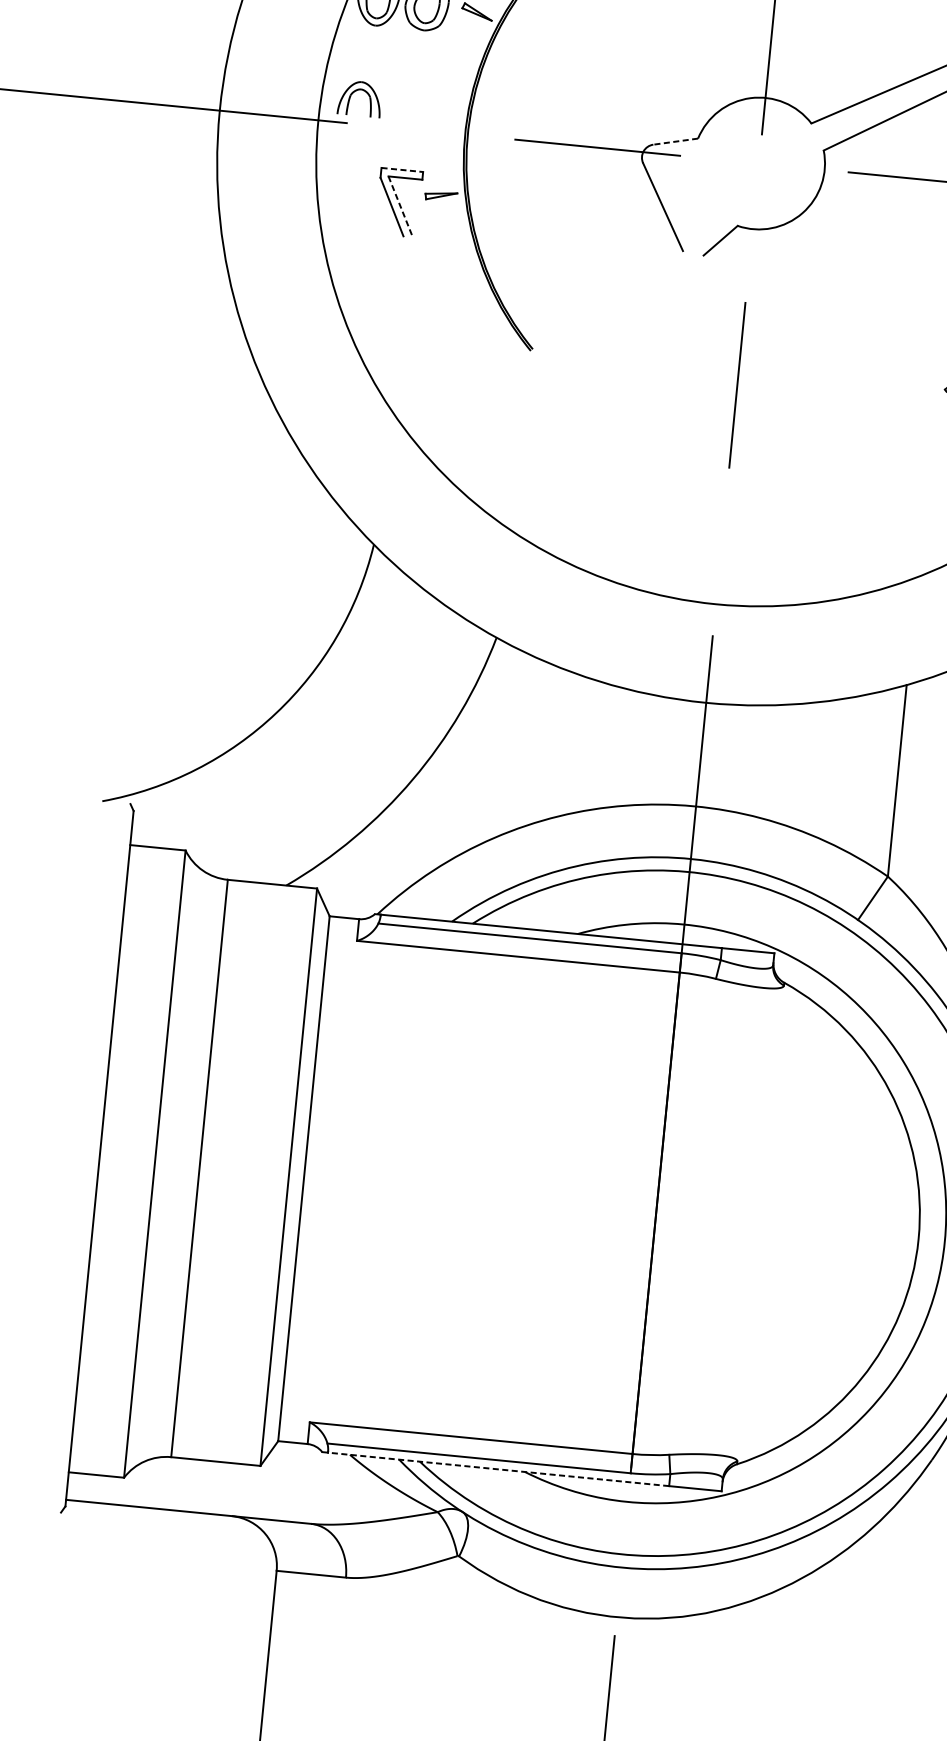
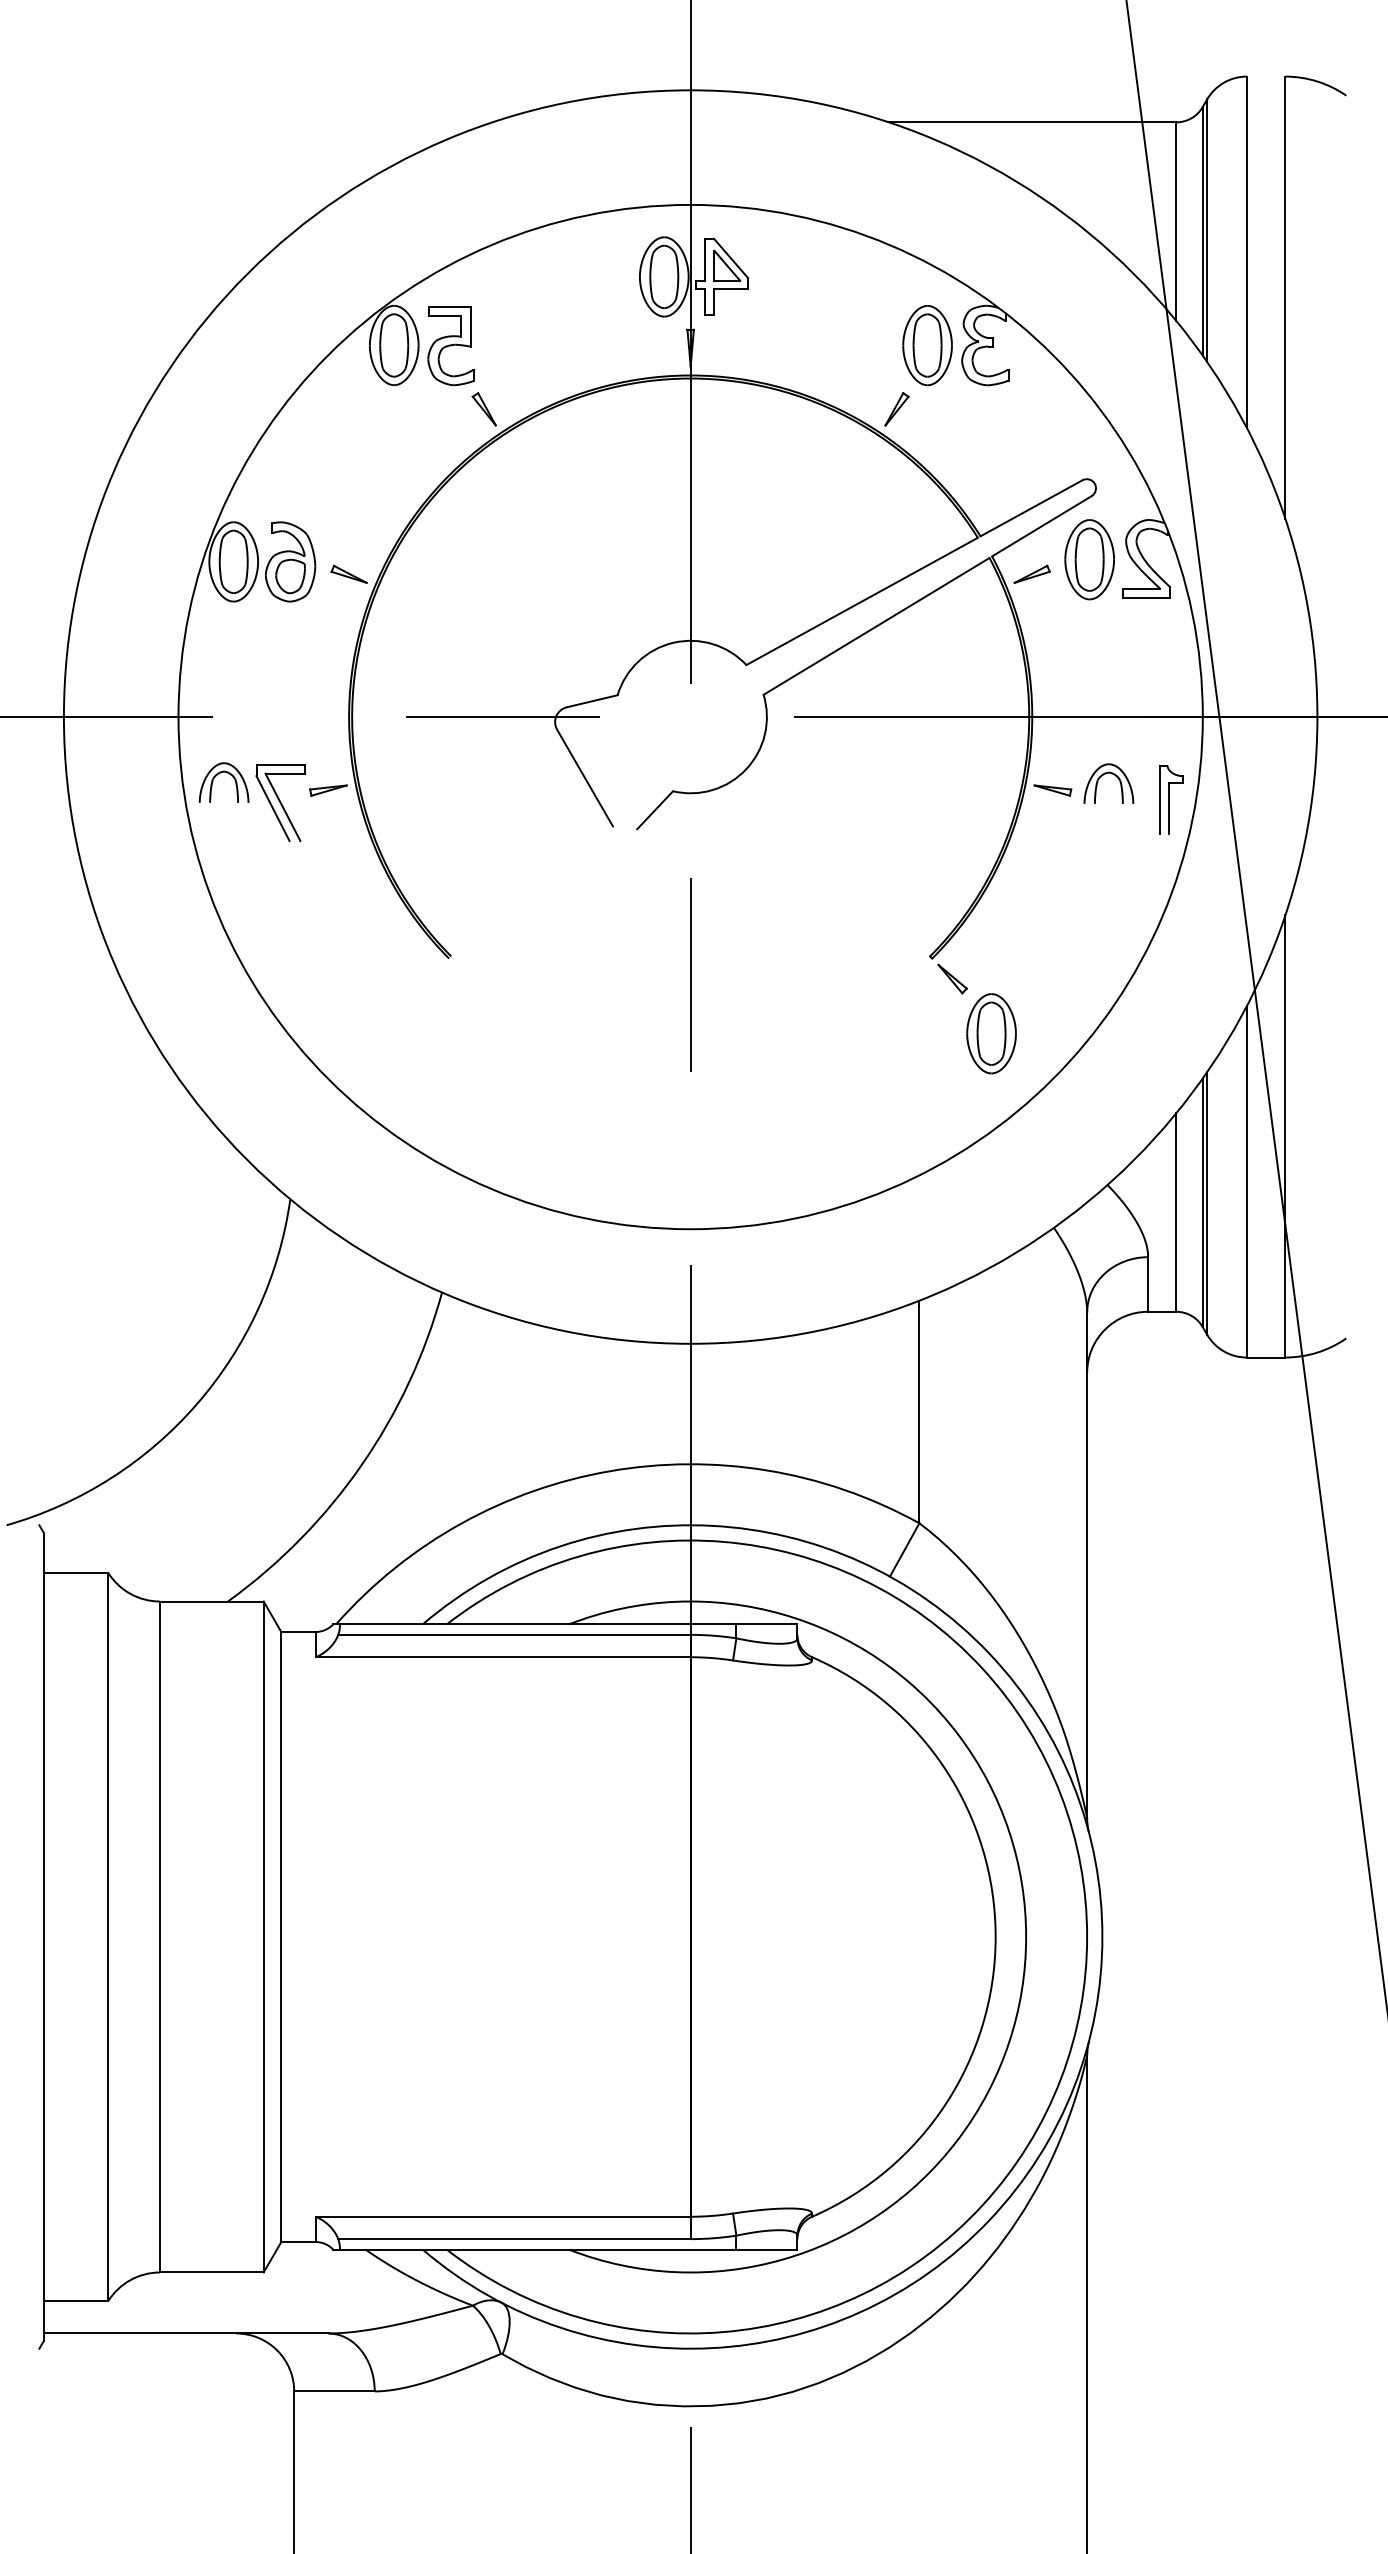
part: (355, 92) -> (217, 775), moved
line: (675, 141) -> (591, 701), dashed -> solid
line: (403, 169) -> (281, 764), dashed -> solid
line: (400, 206) -> (282, 807), dashed -> solid
line: (498, 1469) -> (537, 2249), dashed -> solid

